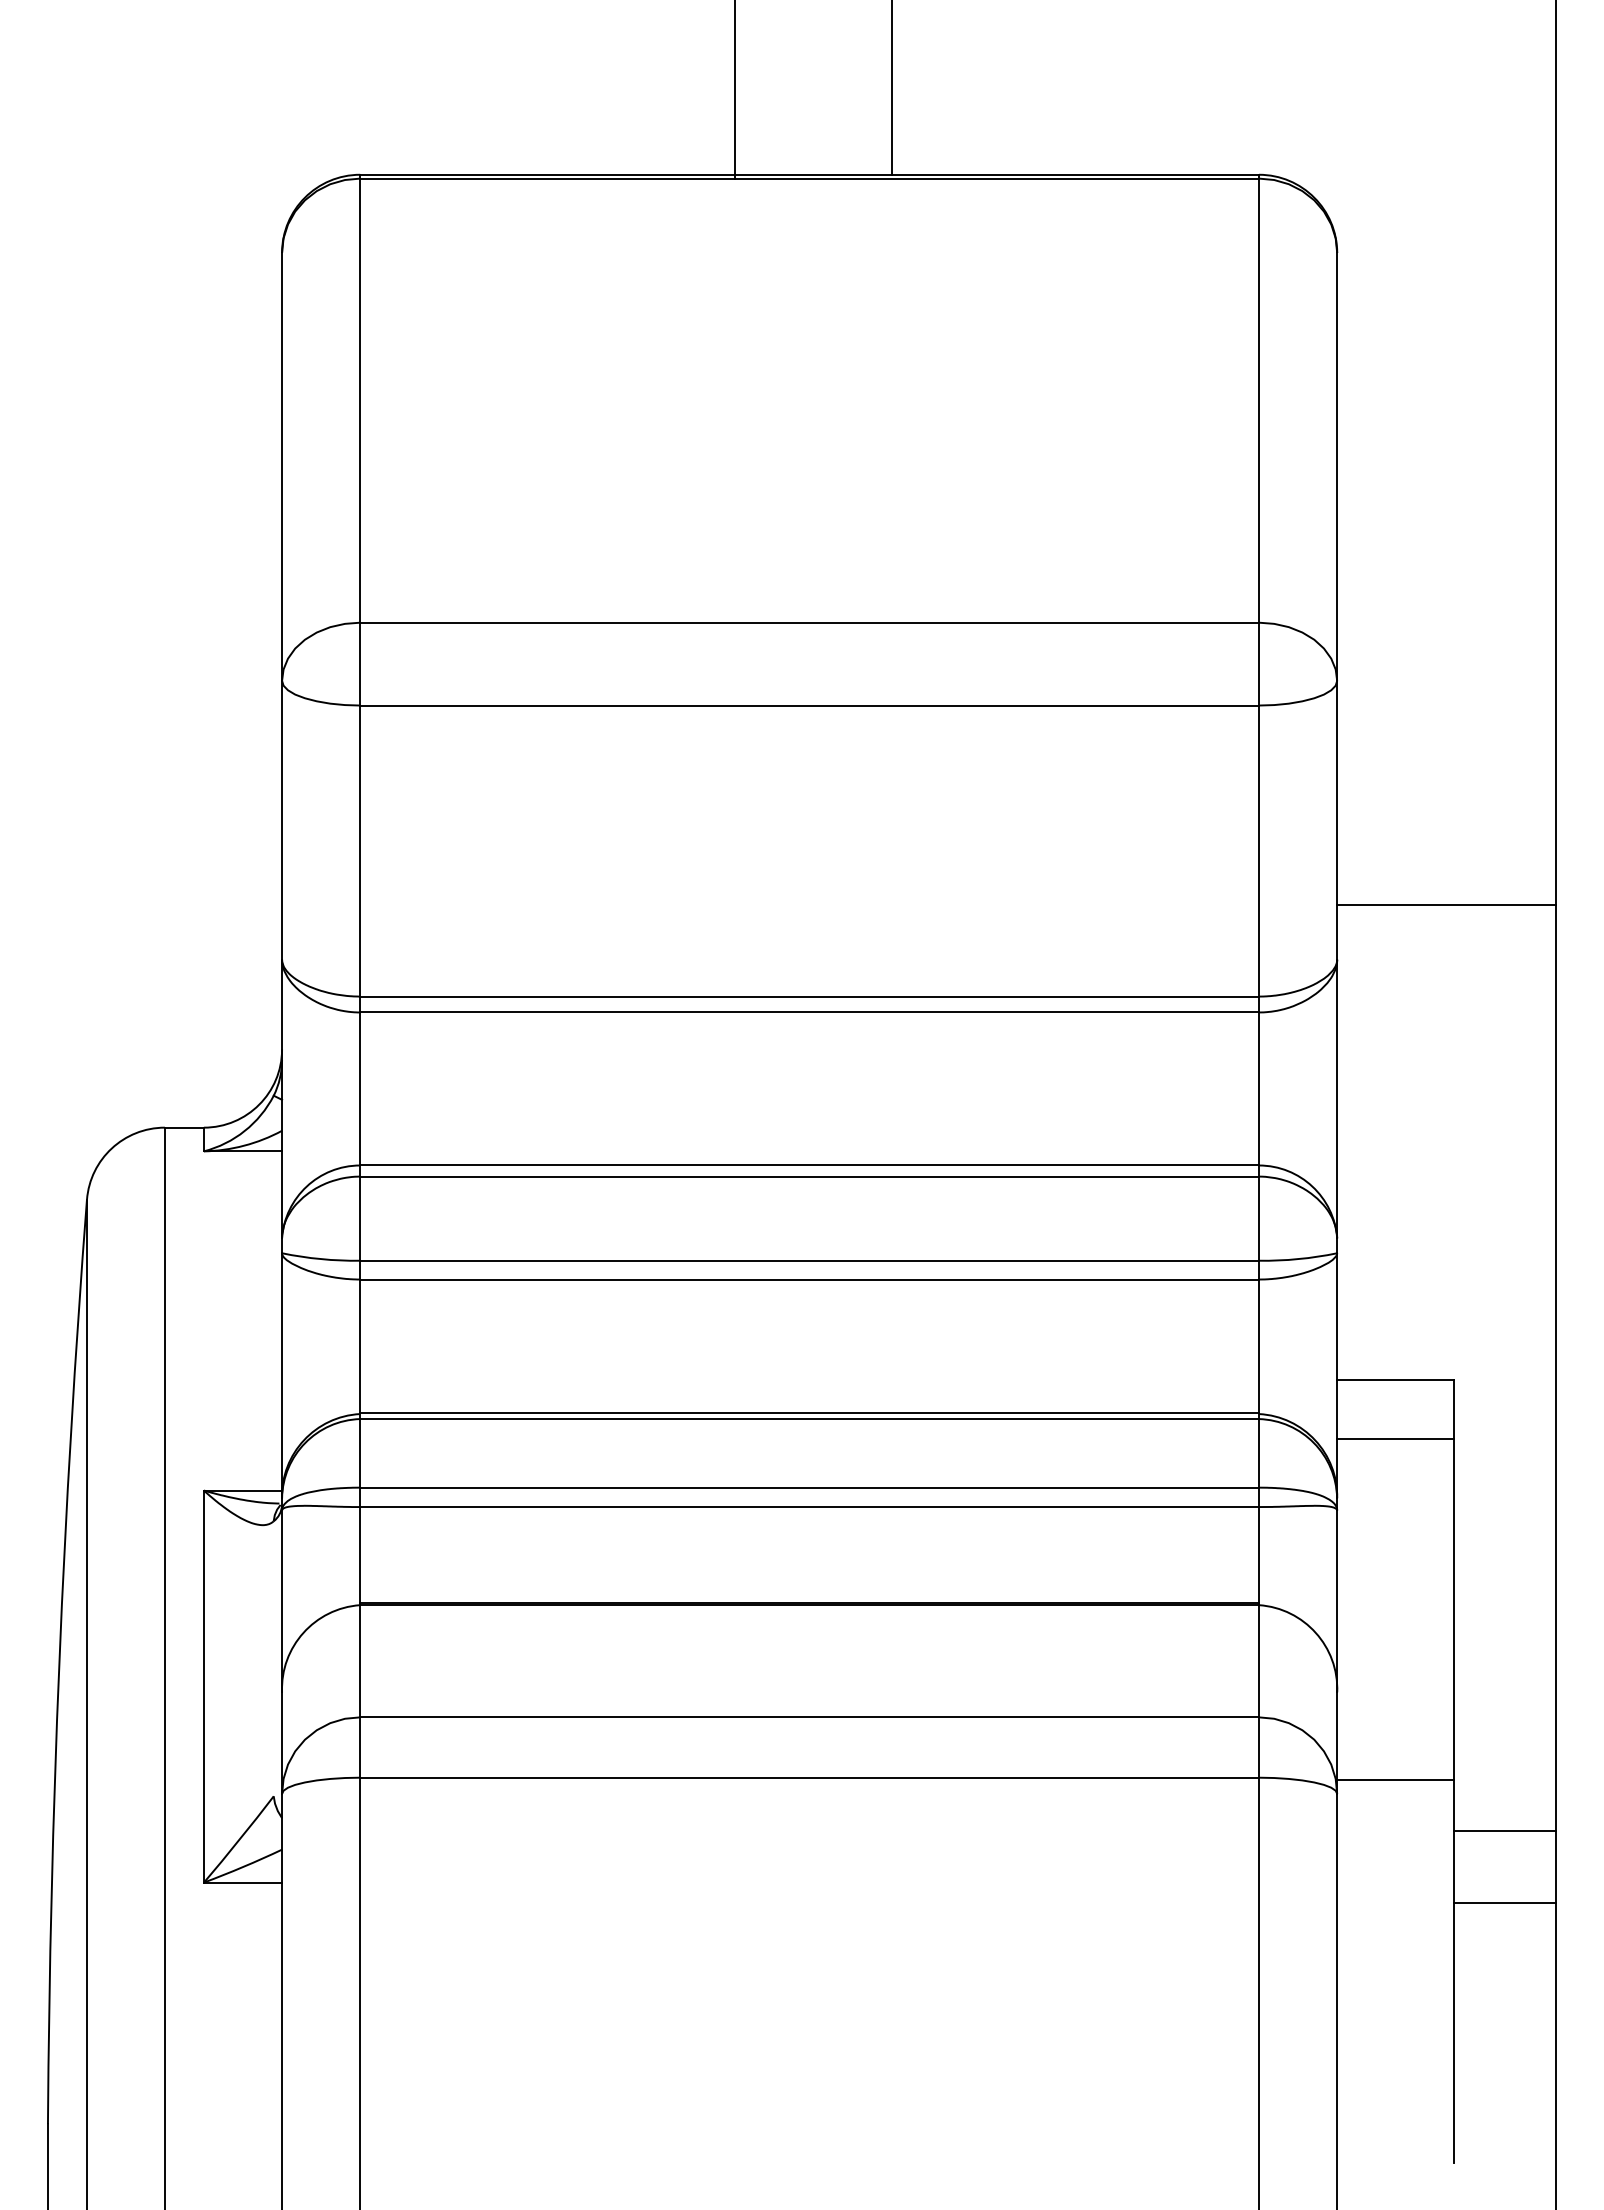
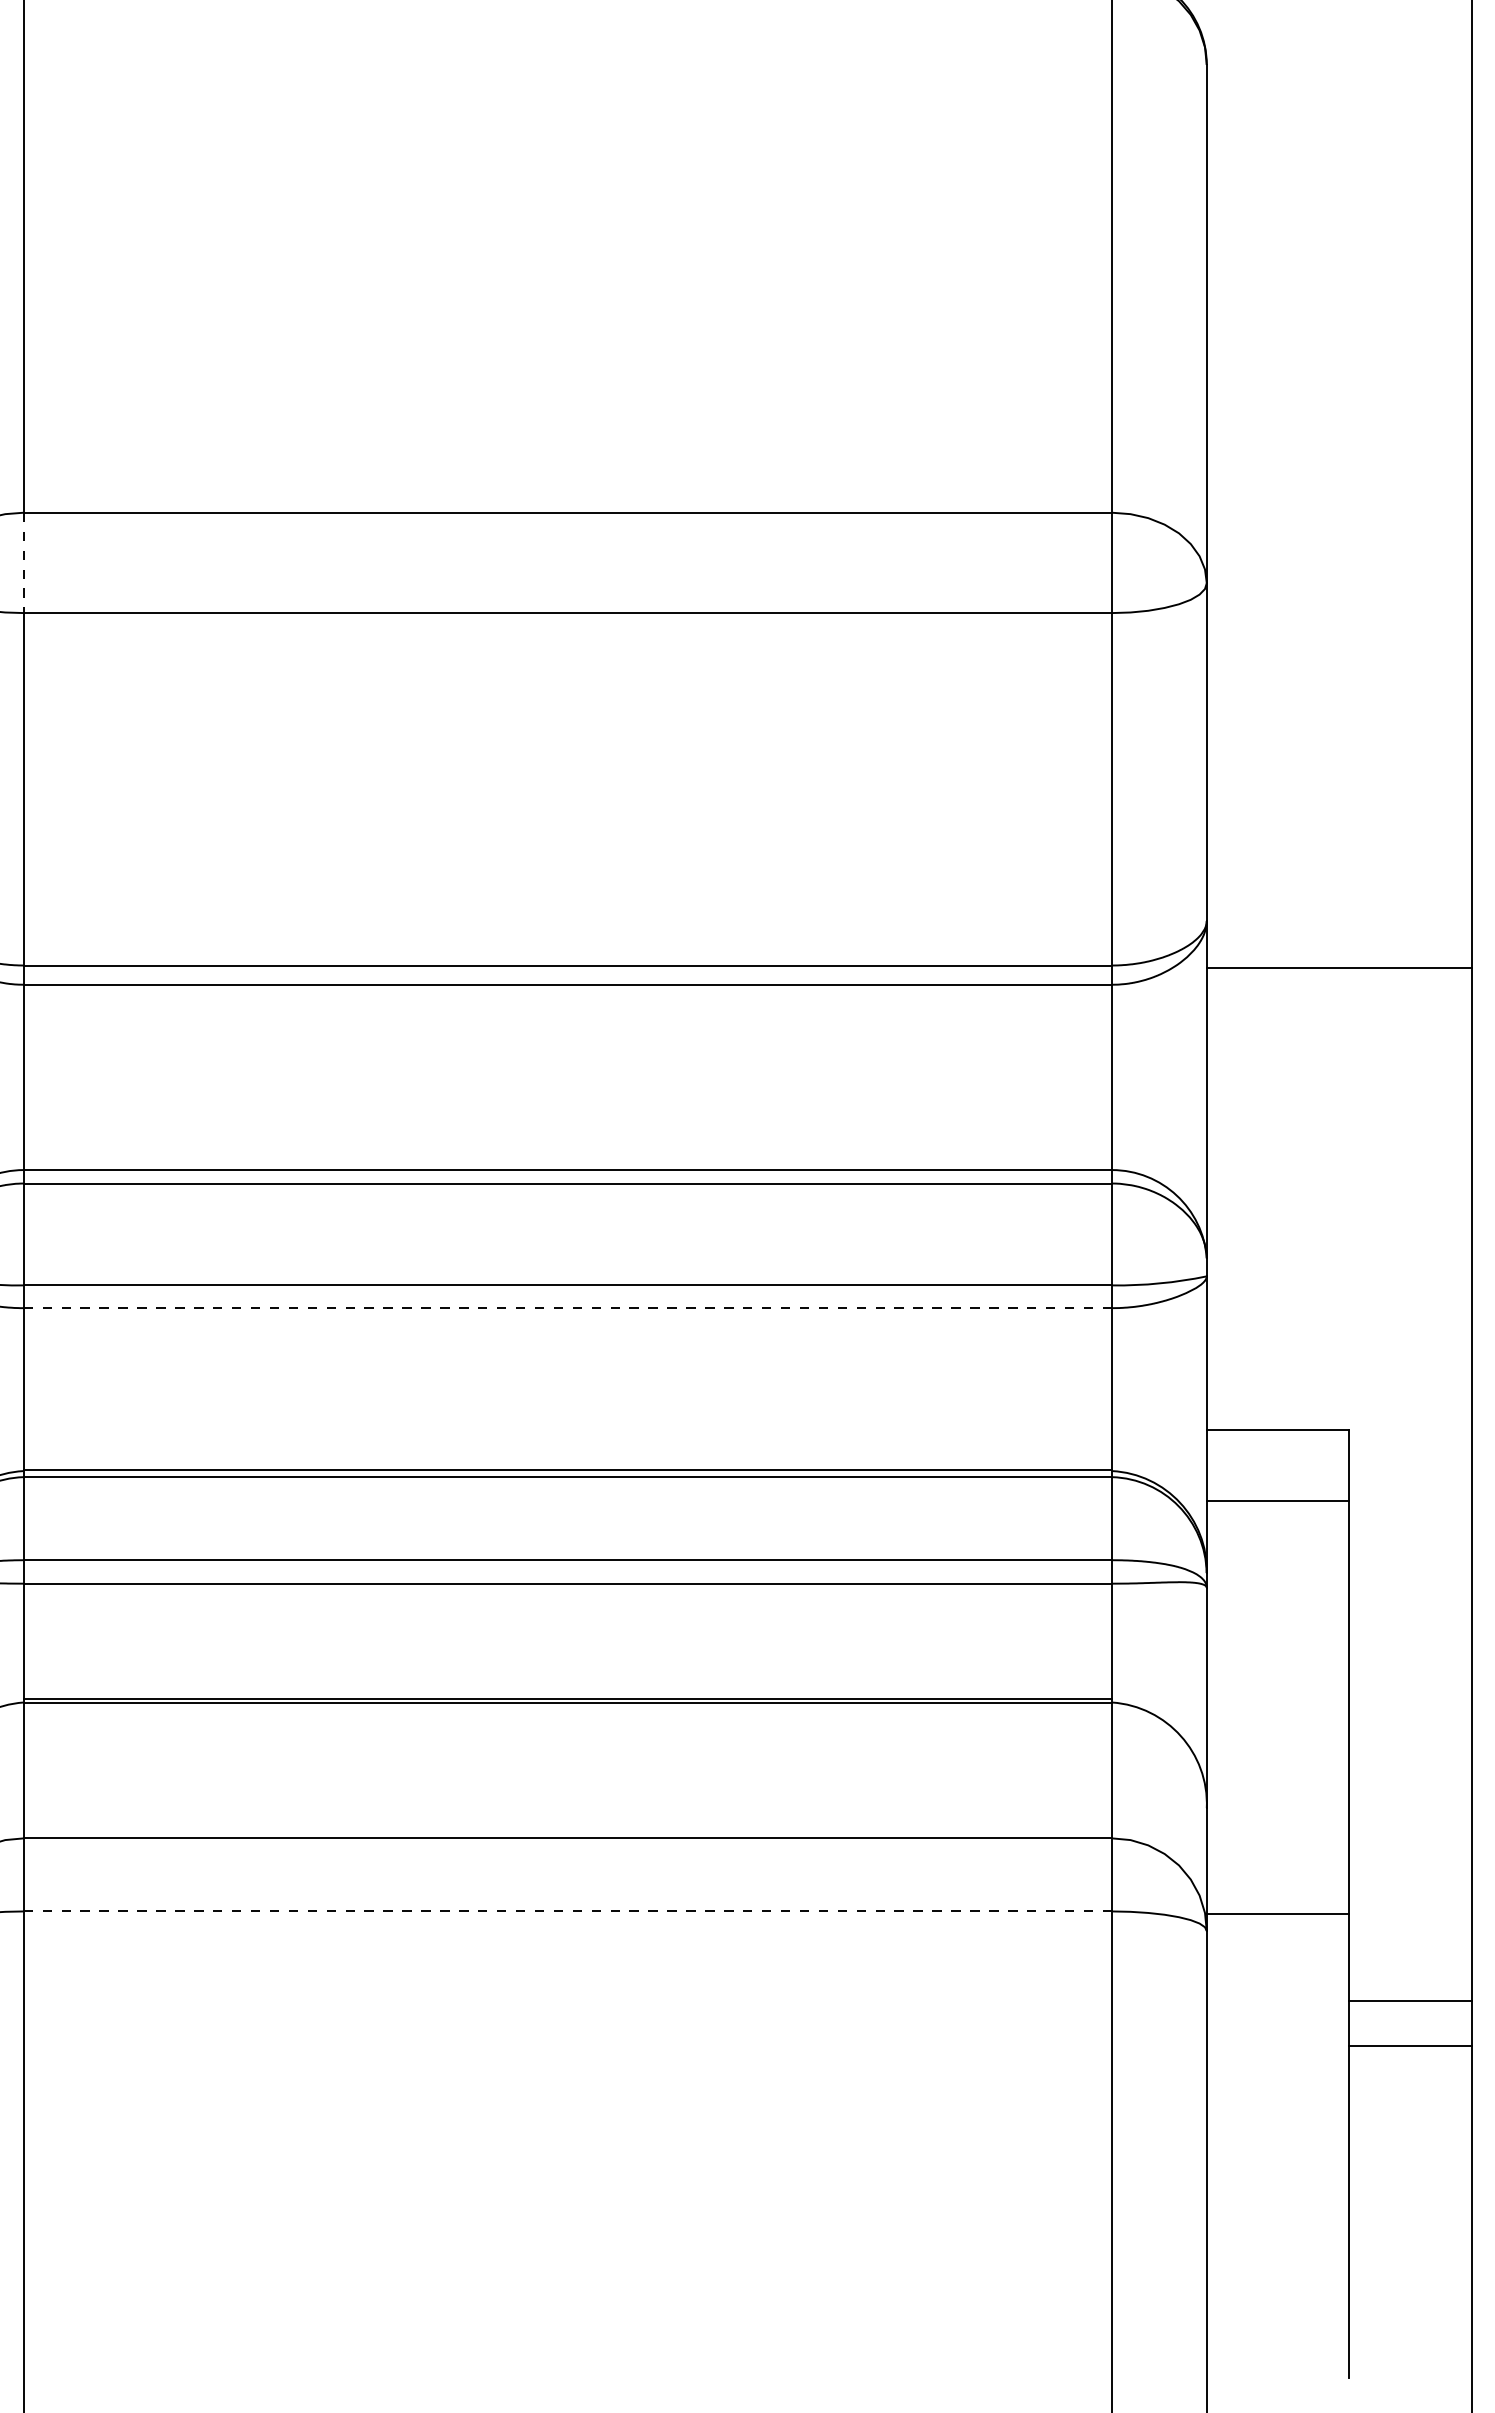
line: (360, 664) -> (24, 563), solid -> dashed
line: (1446, 905) -> (1339, 967), moved
line: (809, 1279) -> (567, 1308), solid -> dashed
line: (809, 1777) -> (567, 1911), solid -> dashed
line: (1505, 1831) -> (1410, 2046), moved
line: (1505, 1902) -> (1410, 2000), moved

